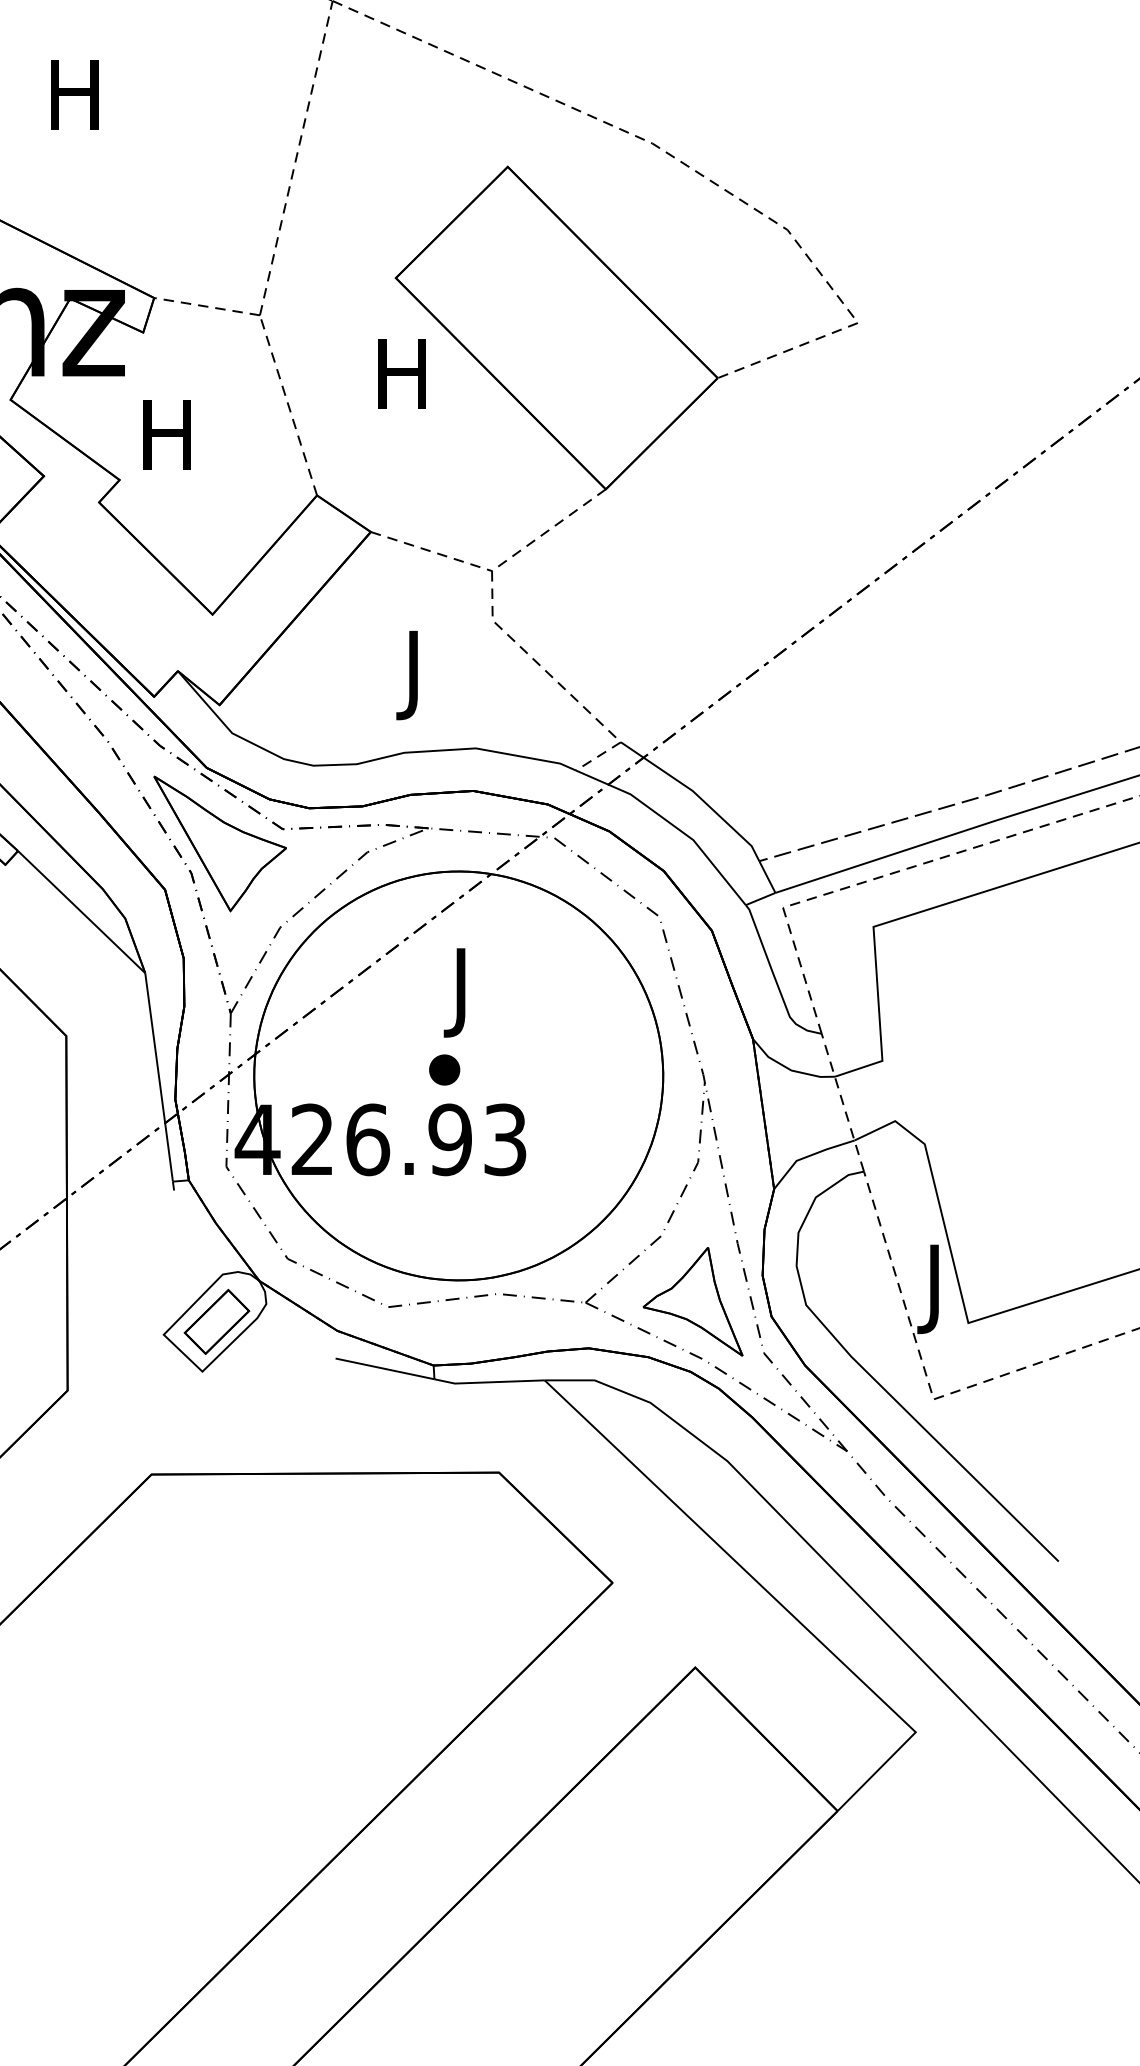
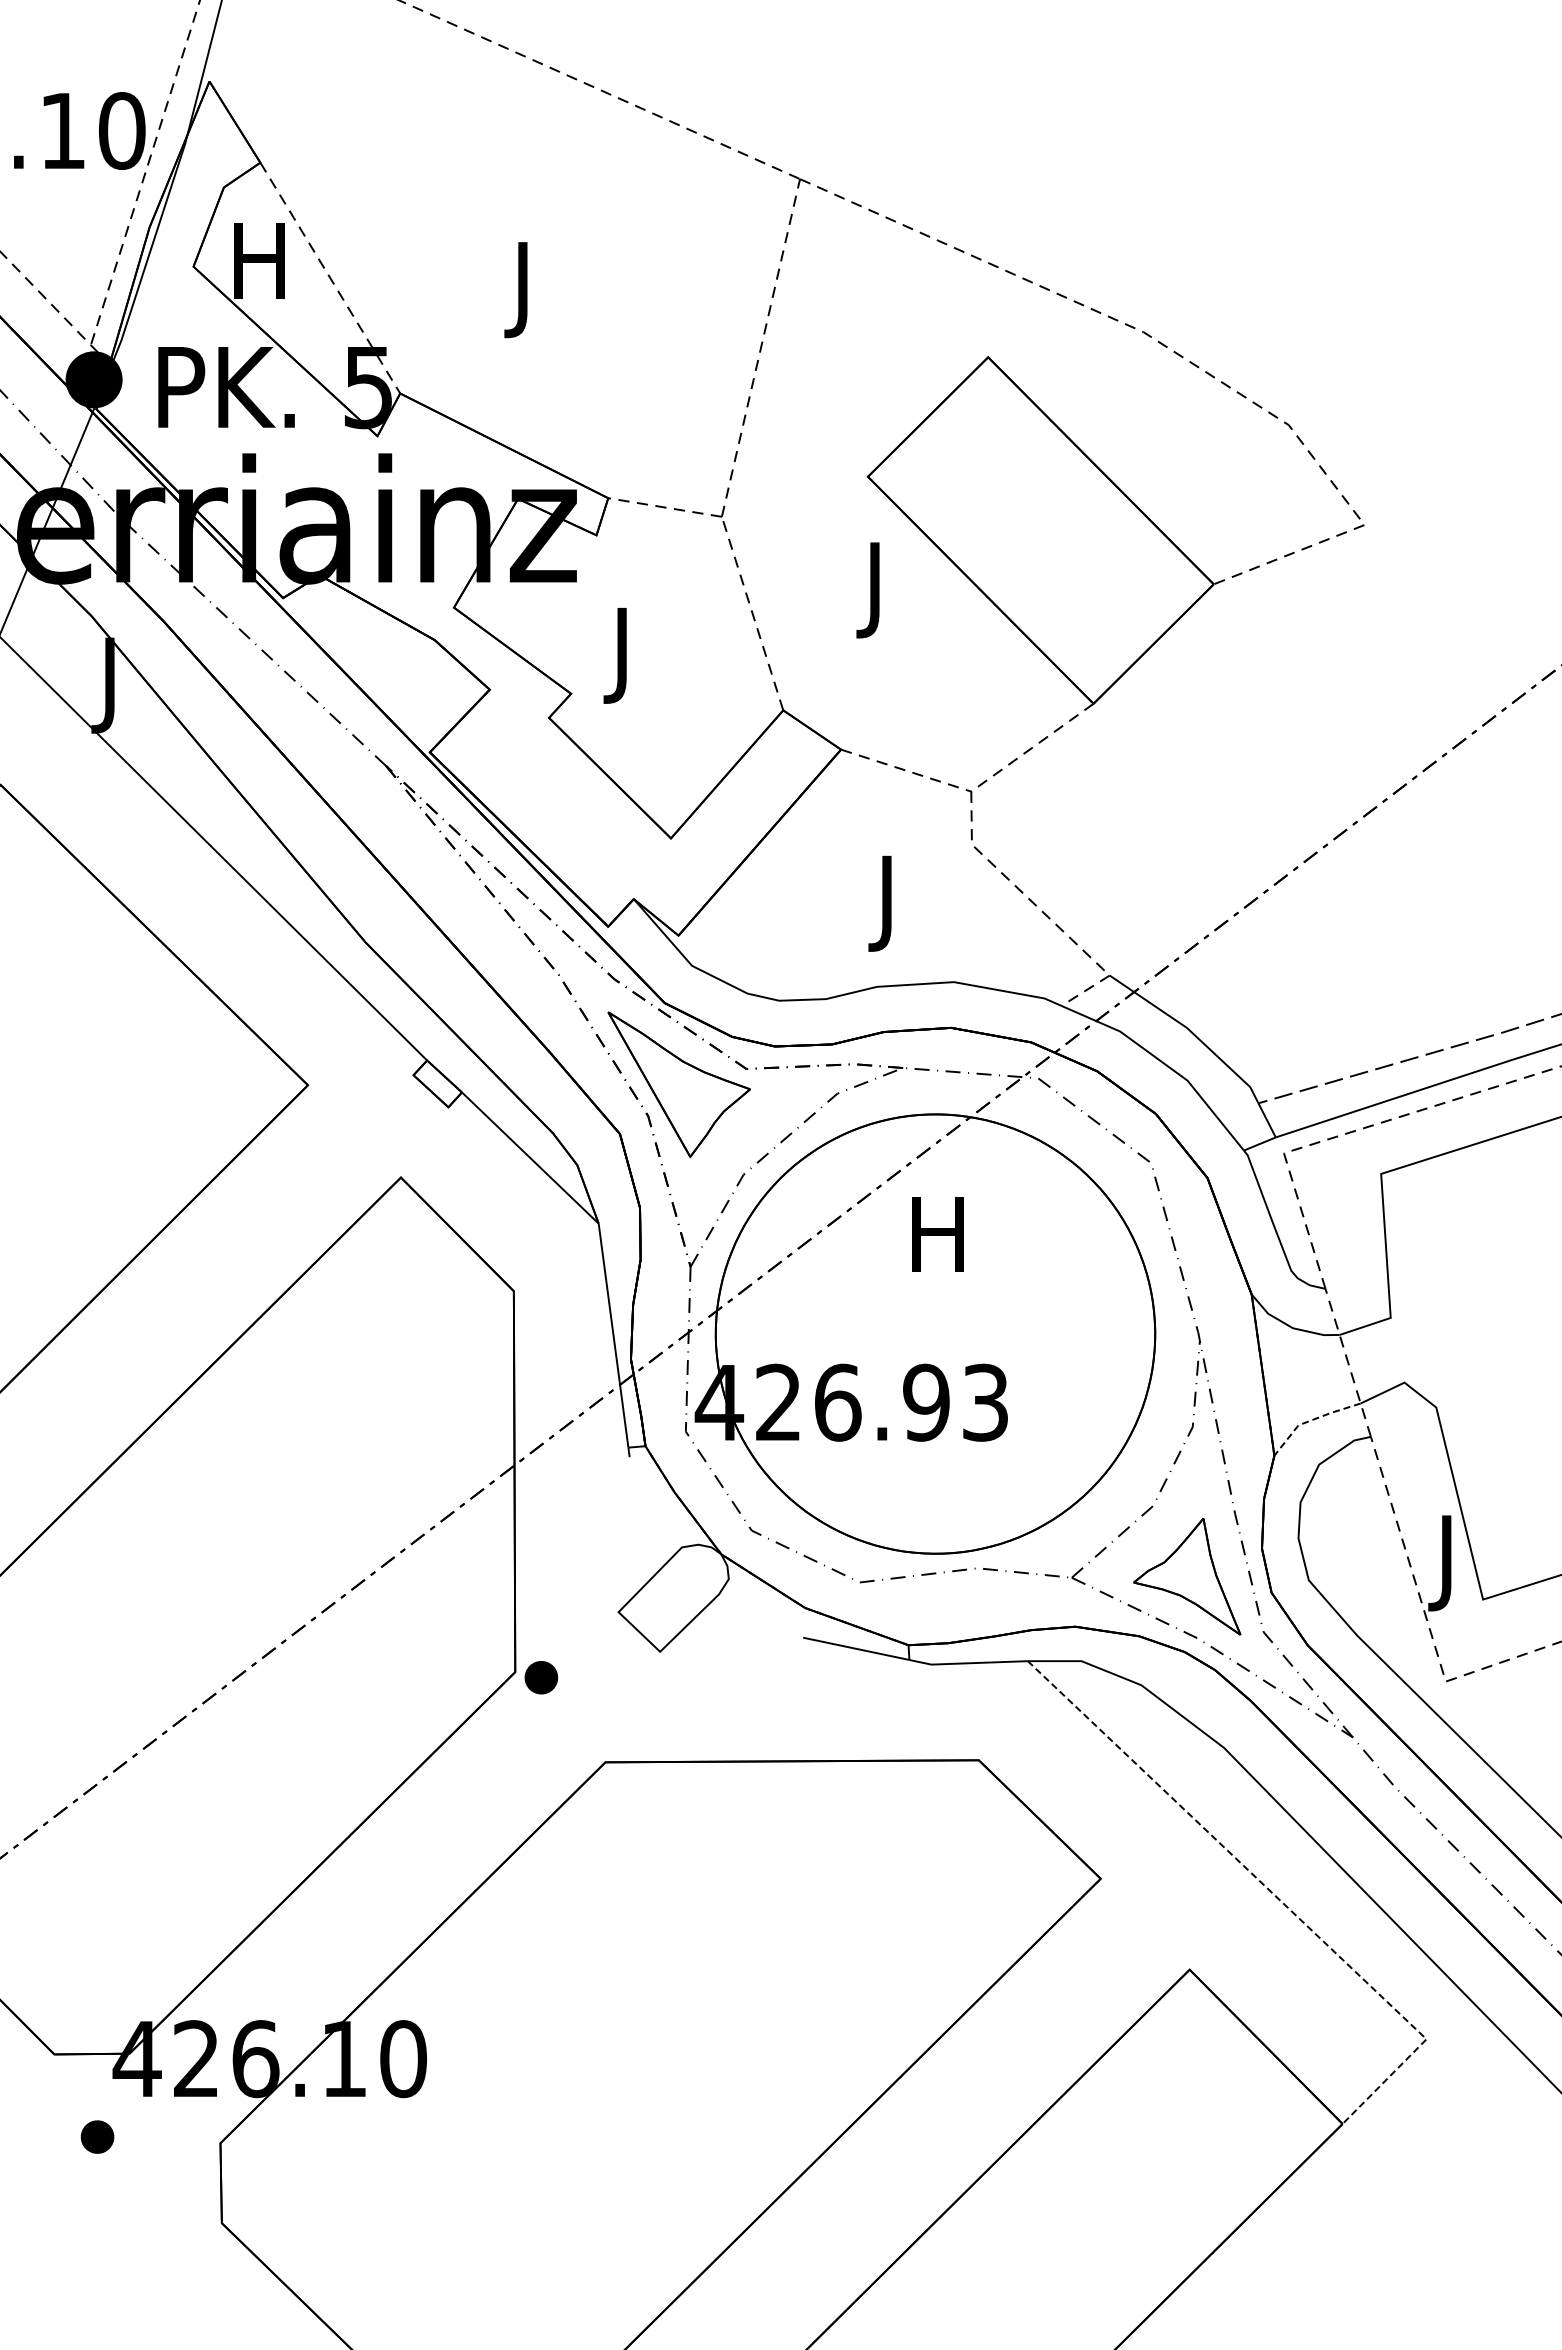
text: (74, 104) -> (522, 290), H -> J
text: (401, 383) -> (874, 590), H -> J
text: (166, 444) -> (621, 655), H -> J
text: (460, 992) -> (937, 1244), J -> H
part: (444, 1069) -> (541, 1677), moved
line: (808, 1156) -> (1311, 1420), solid -> dashed
part: (216, 1322) -> (675, 1598), removed
line: (771, 1595) -> (1271, 1892), solid -> dashed

